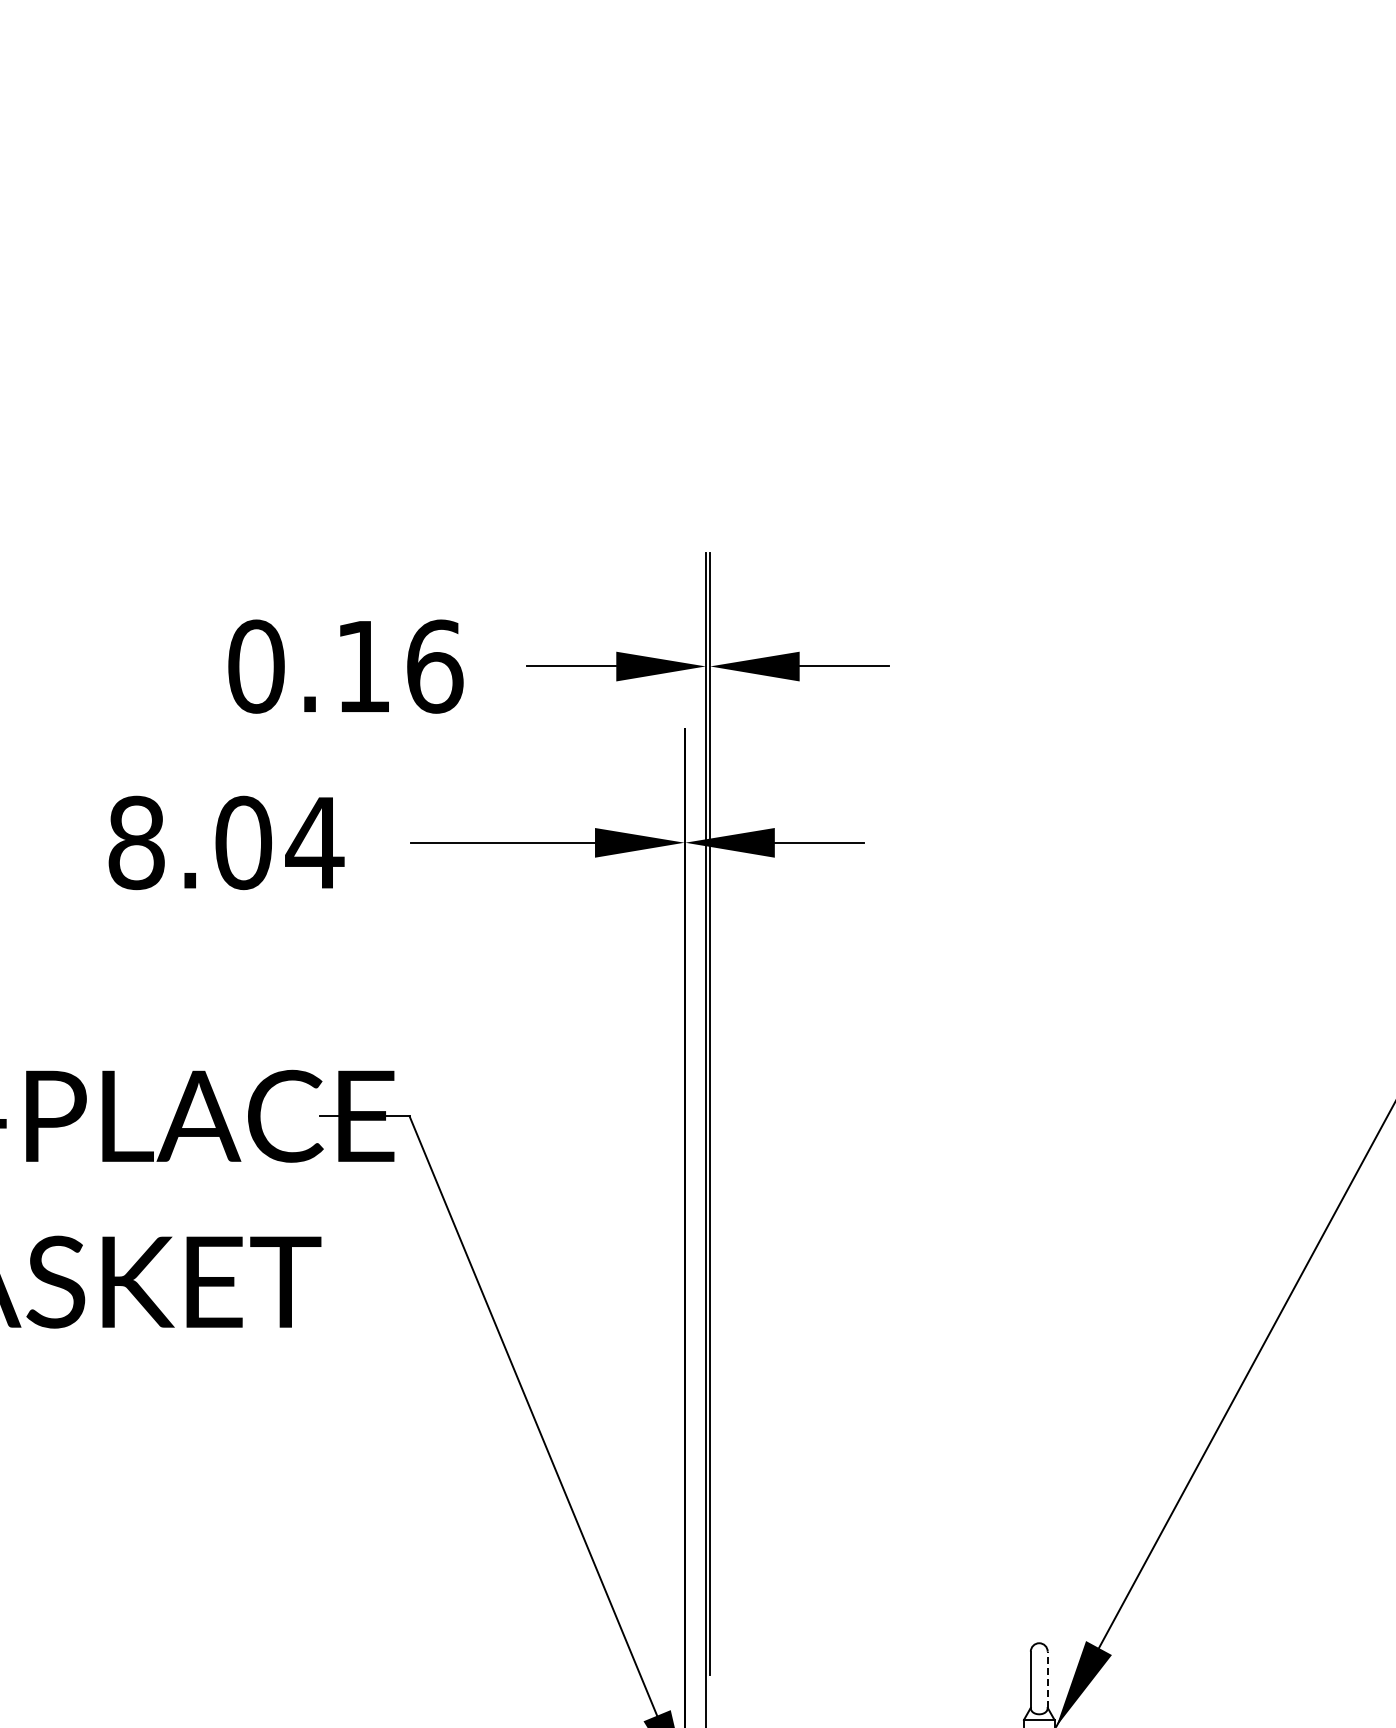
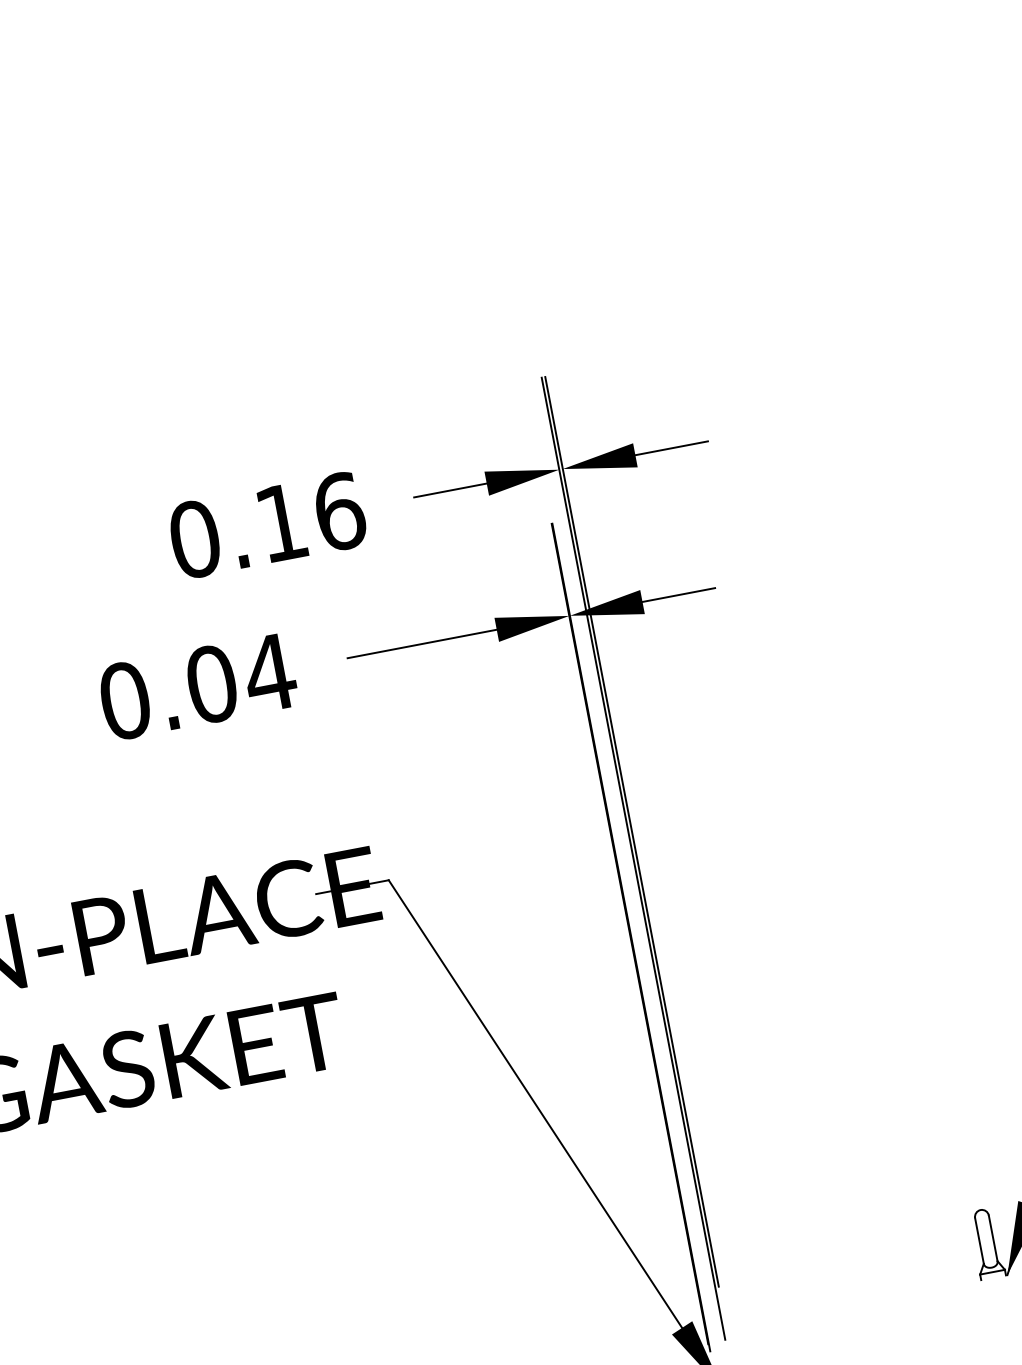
text: (136, 842) -> (125, 700), 8.04 -> 0.04
line: (1047, 1679) -> (992, 1238), dashed -> solid

